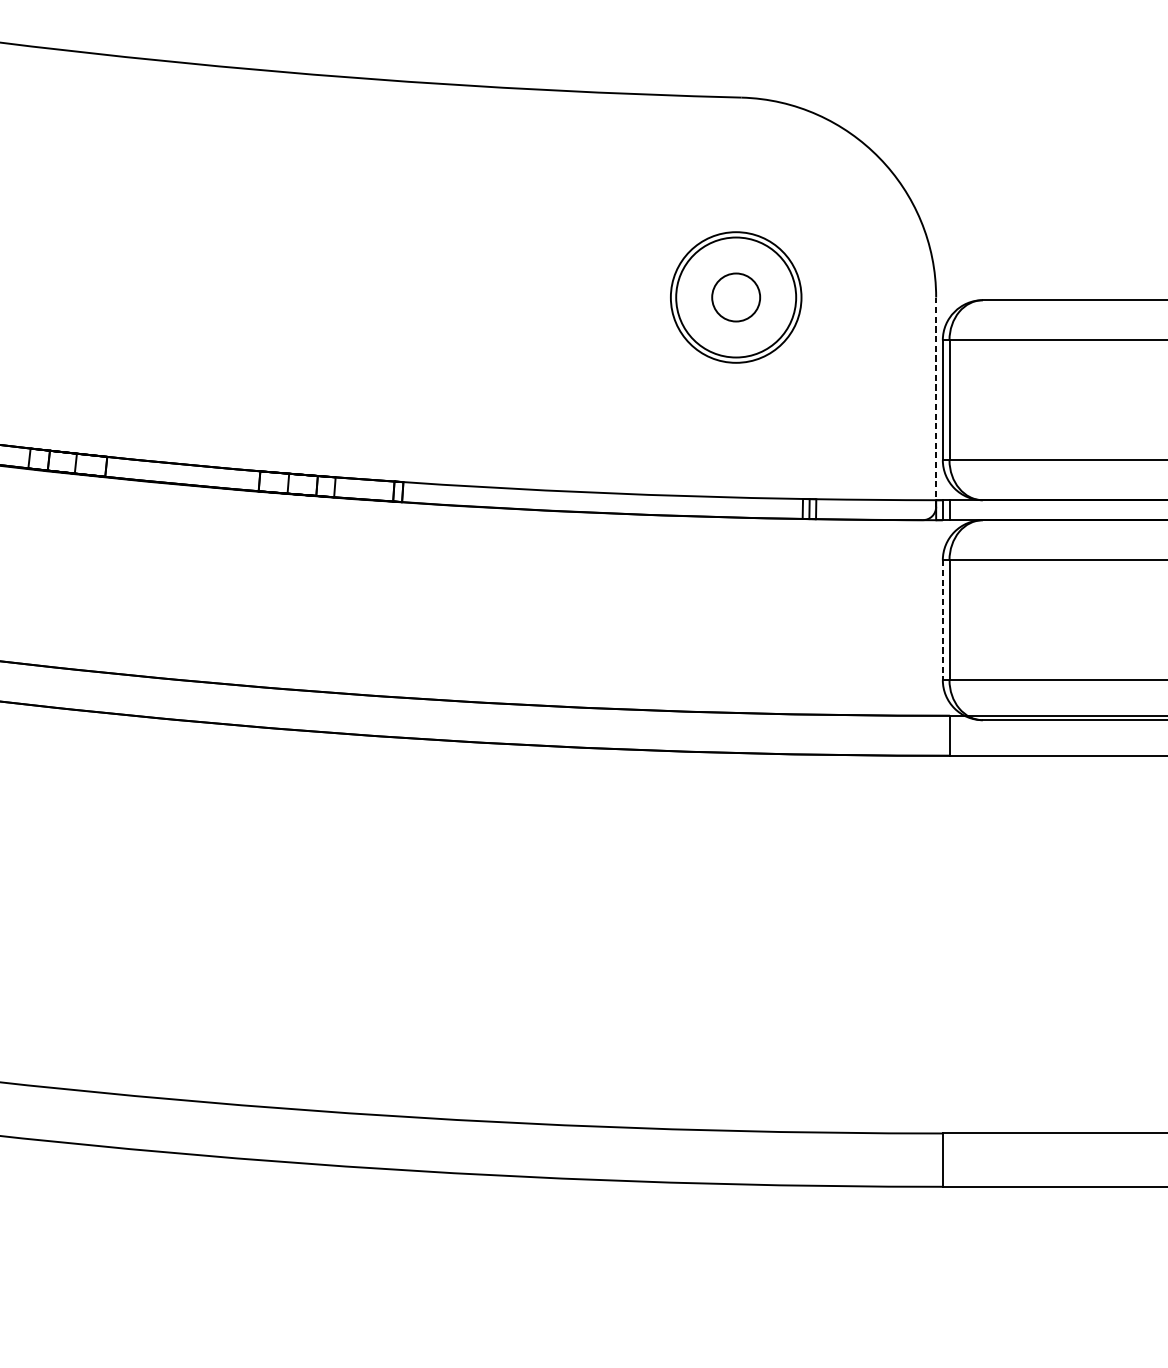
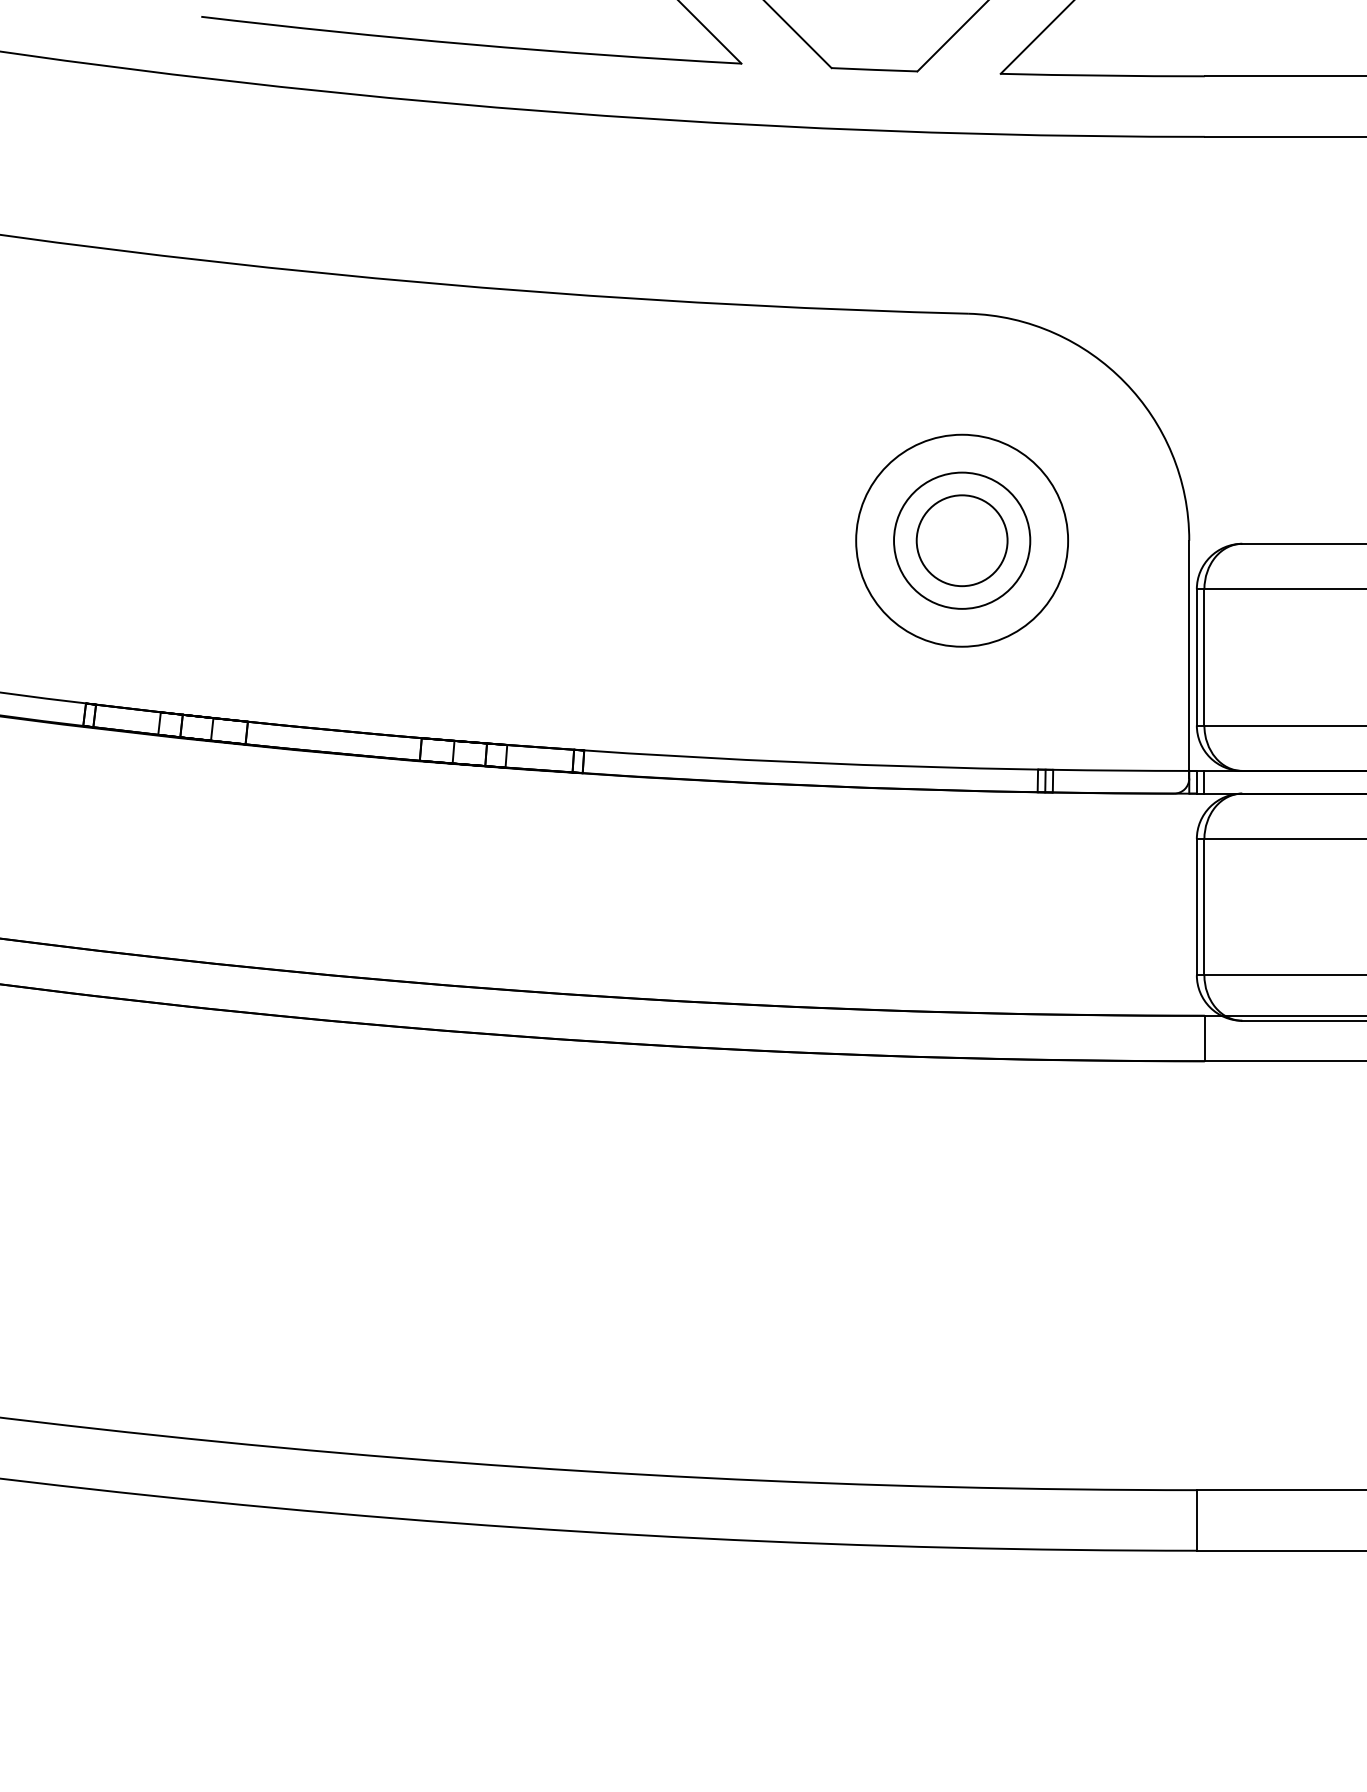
circle: (735, 297) -> (961, 540), size x1.67
circle: (736, 297) -> (962, 540), size x1.43
line: (936, 402) -> (1189, 659), dashed -> solid
line: (942, 620) -> (1196, 907), dashed -> solid

